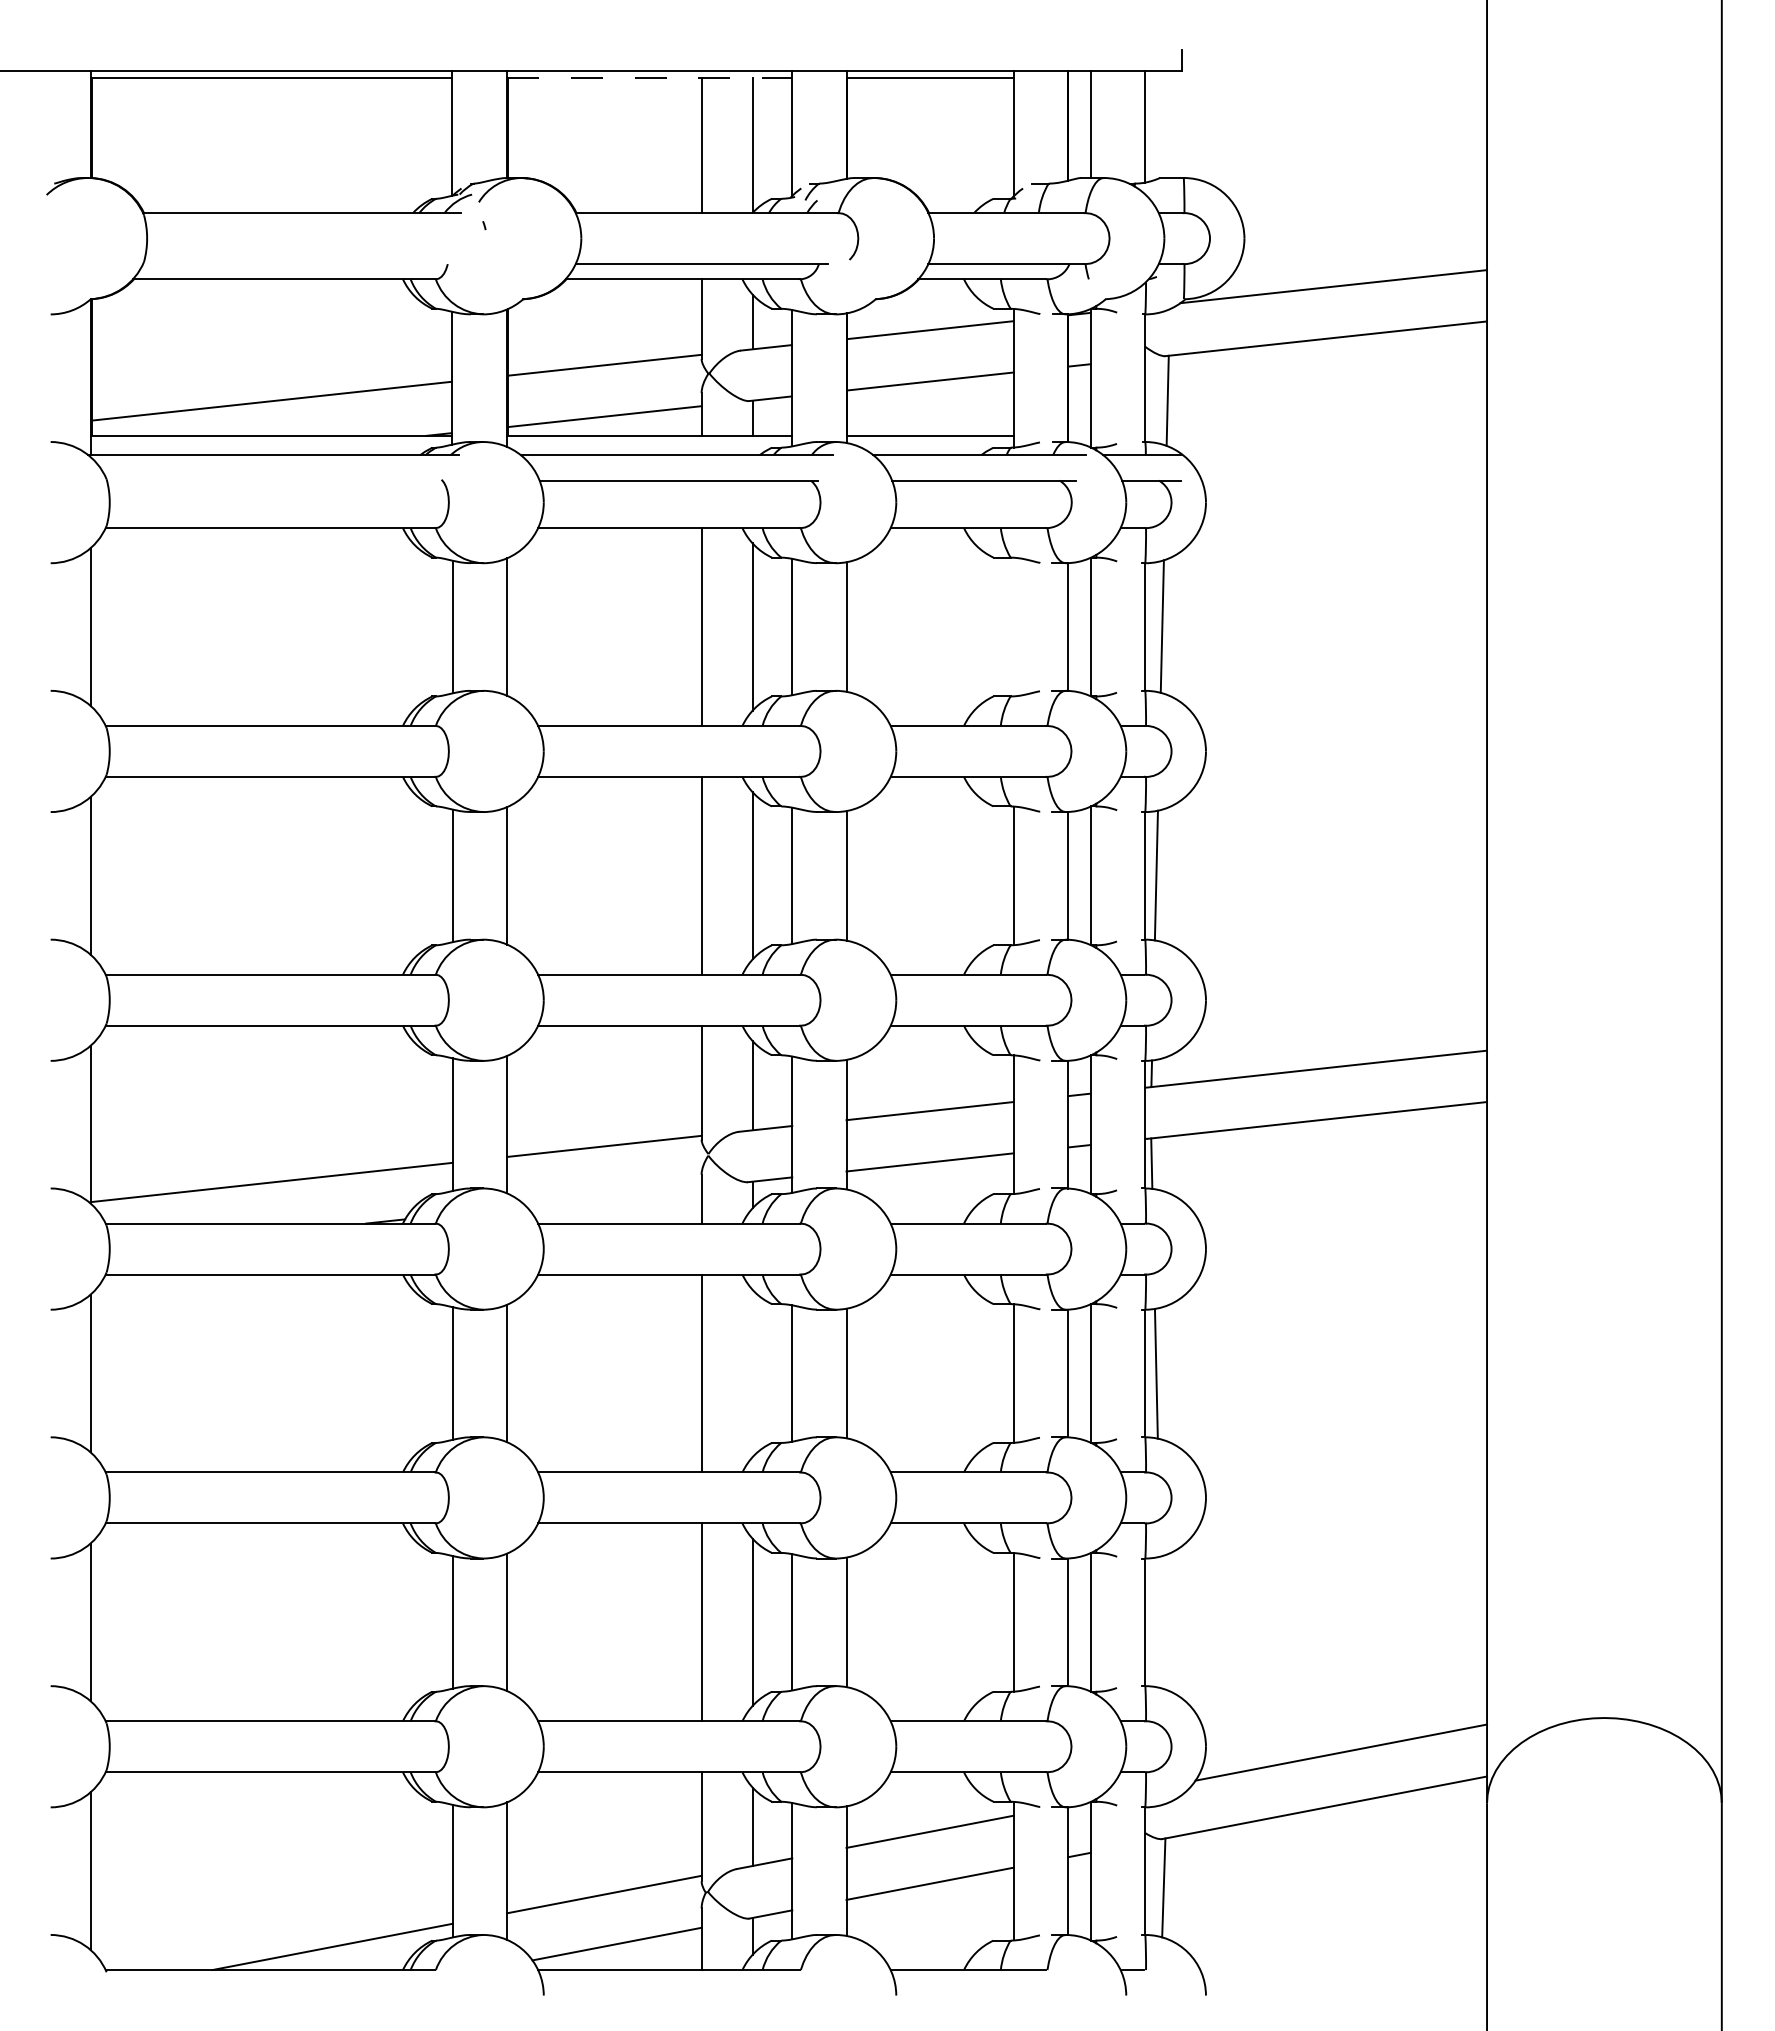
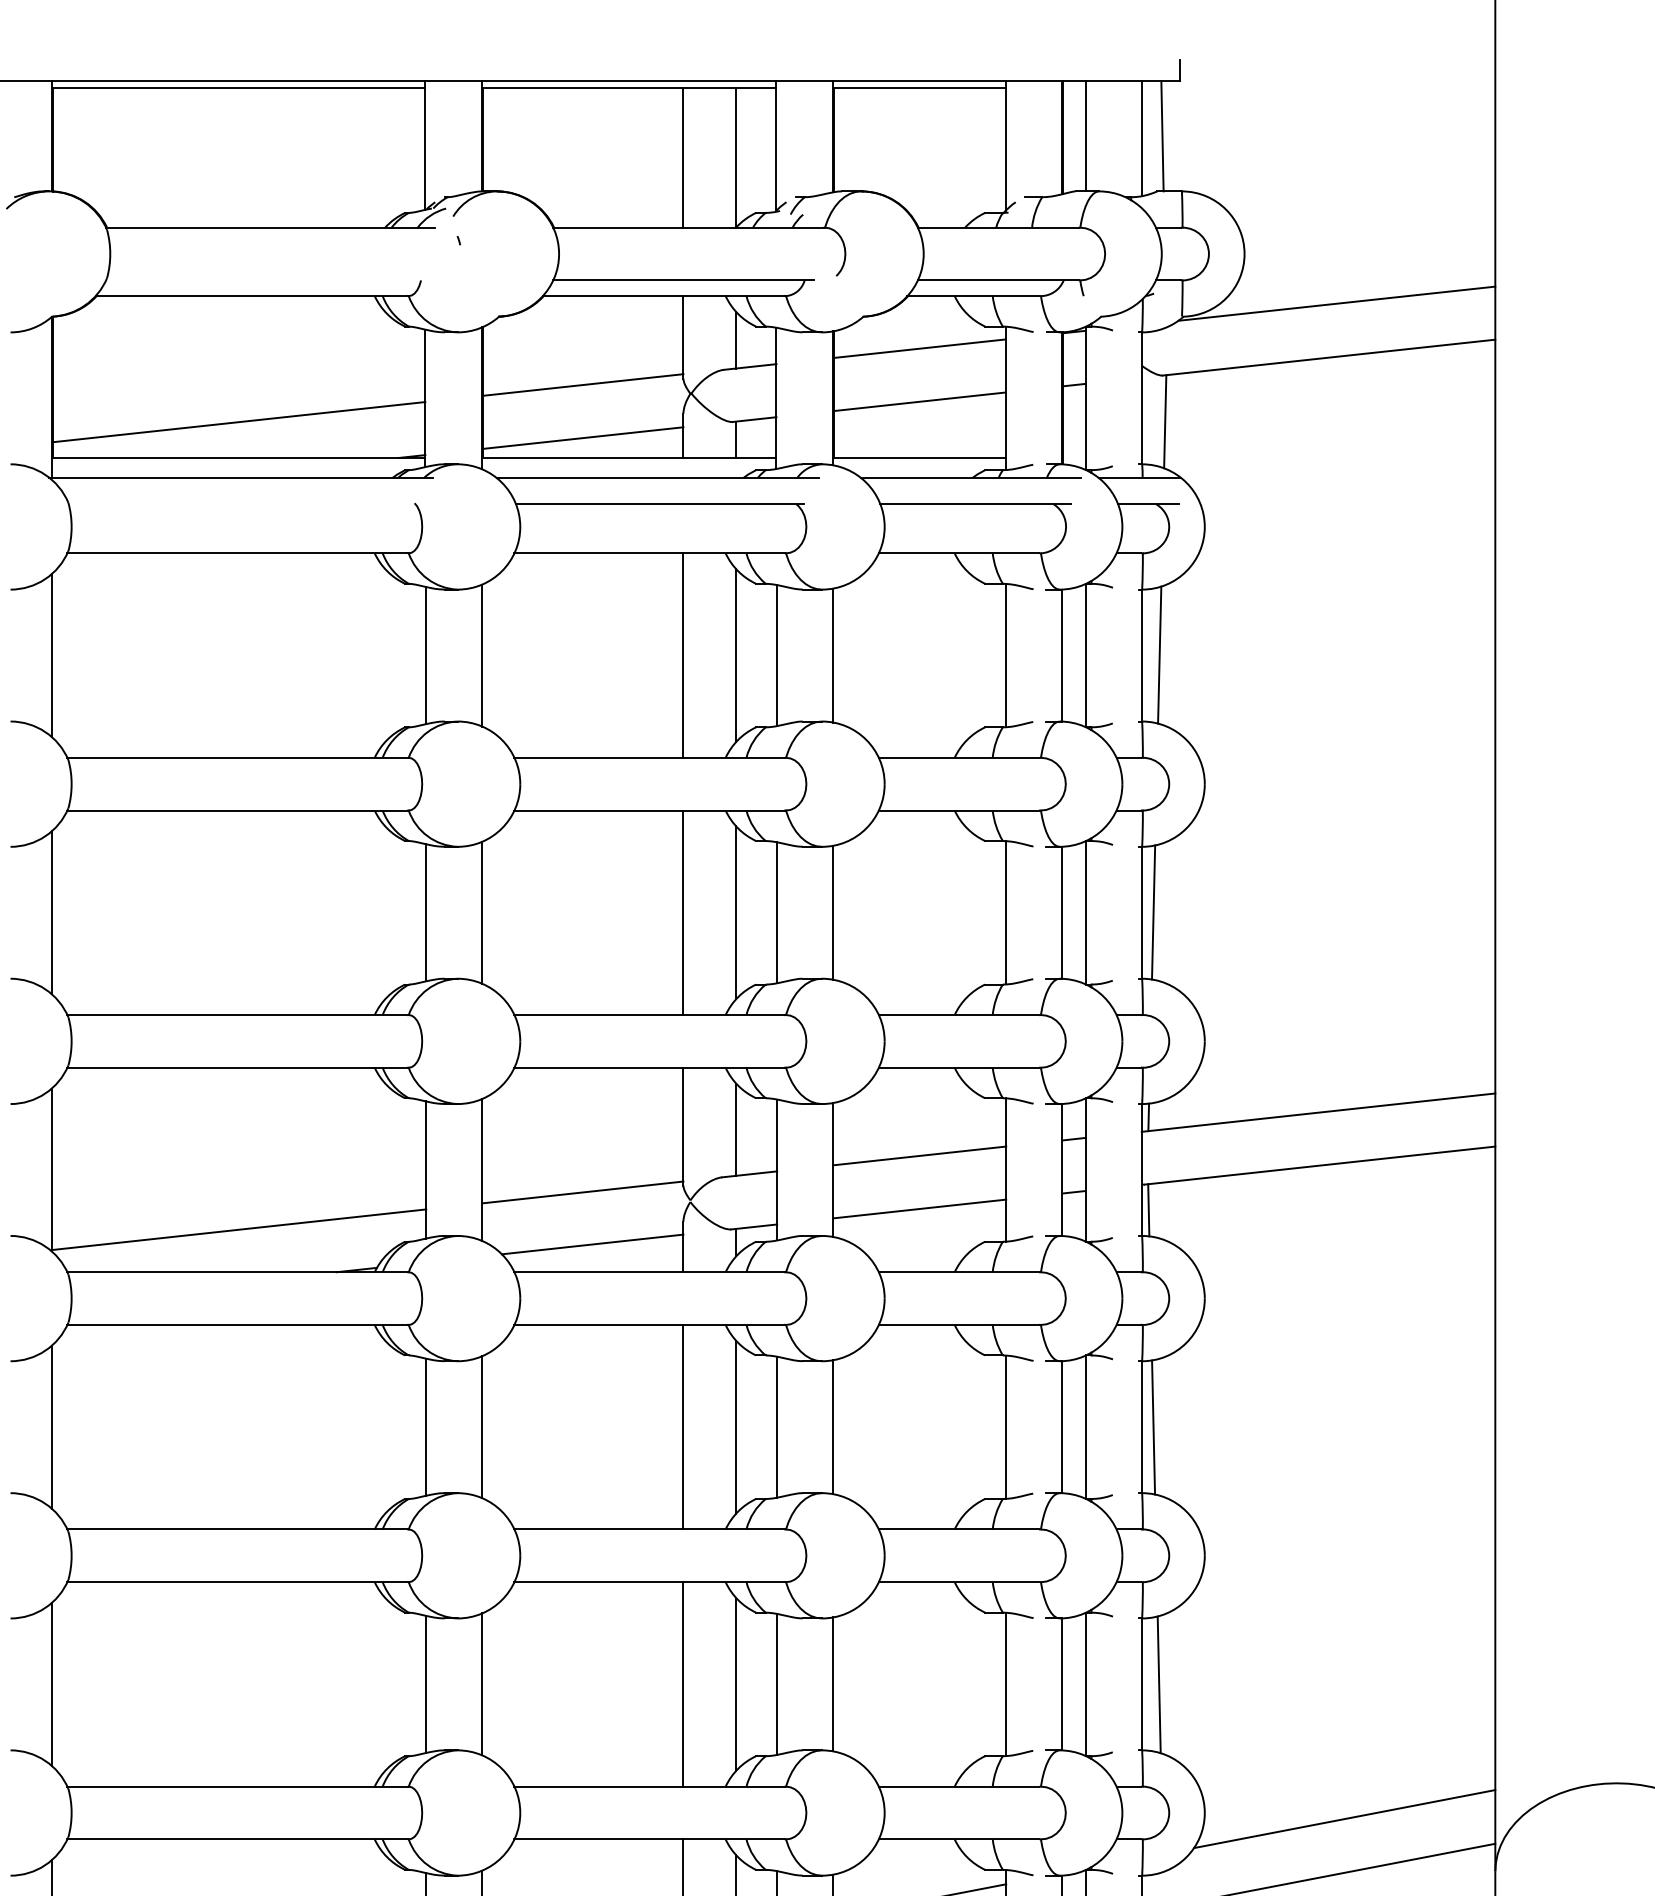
line: (649, 77) -> (629, 87), dashed -> solid
line: (1164, 124) -> (1161, 136), added
line: (1013, 626) -> (1005, 655), added
line: (613, 1196) -> (592, 1244), added
line: (752, 1373) -> (736, 1427), added
line: (1161, 1622) -> (1158, 1684), added

